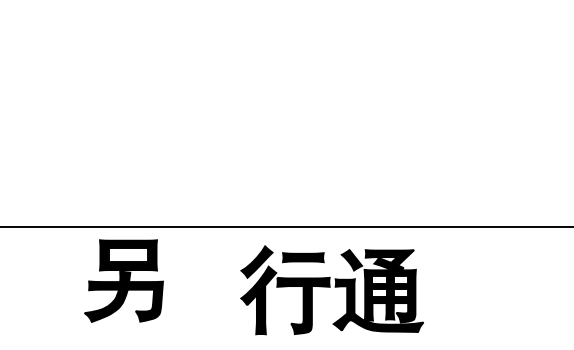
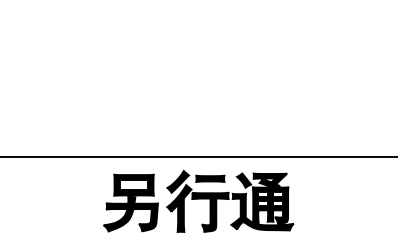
part: (123, 280) -> (130, 202), moved

